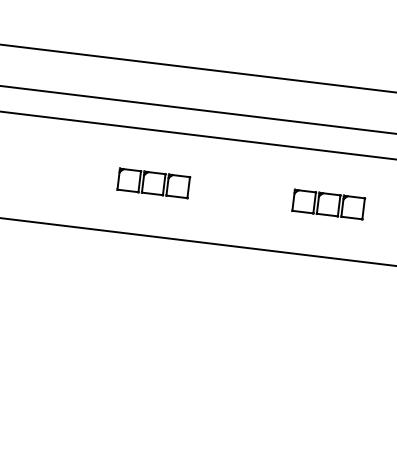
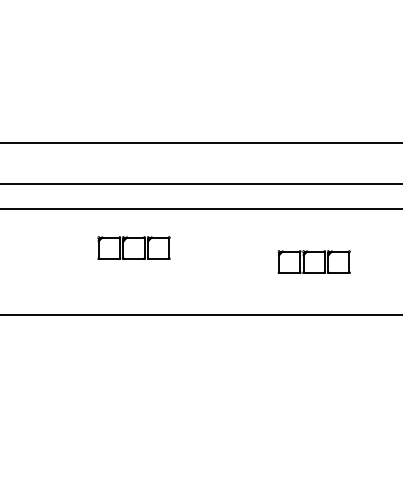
part: (153, 182) -> (133, 247), moved

